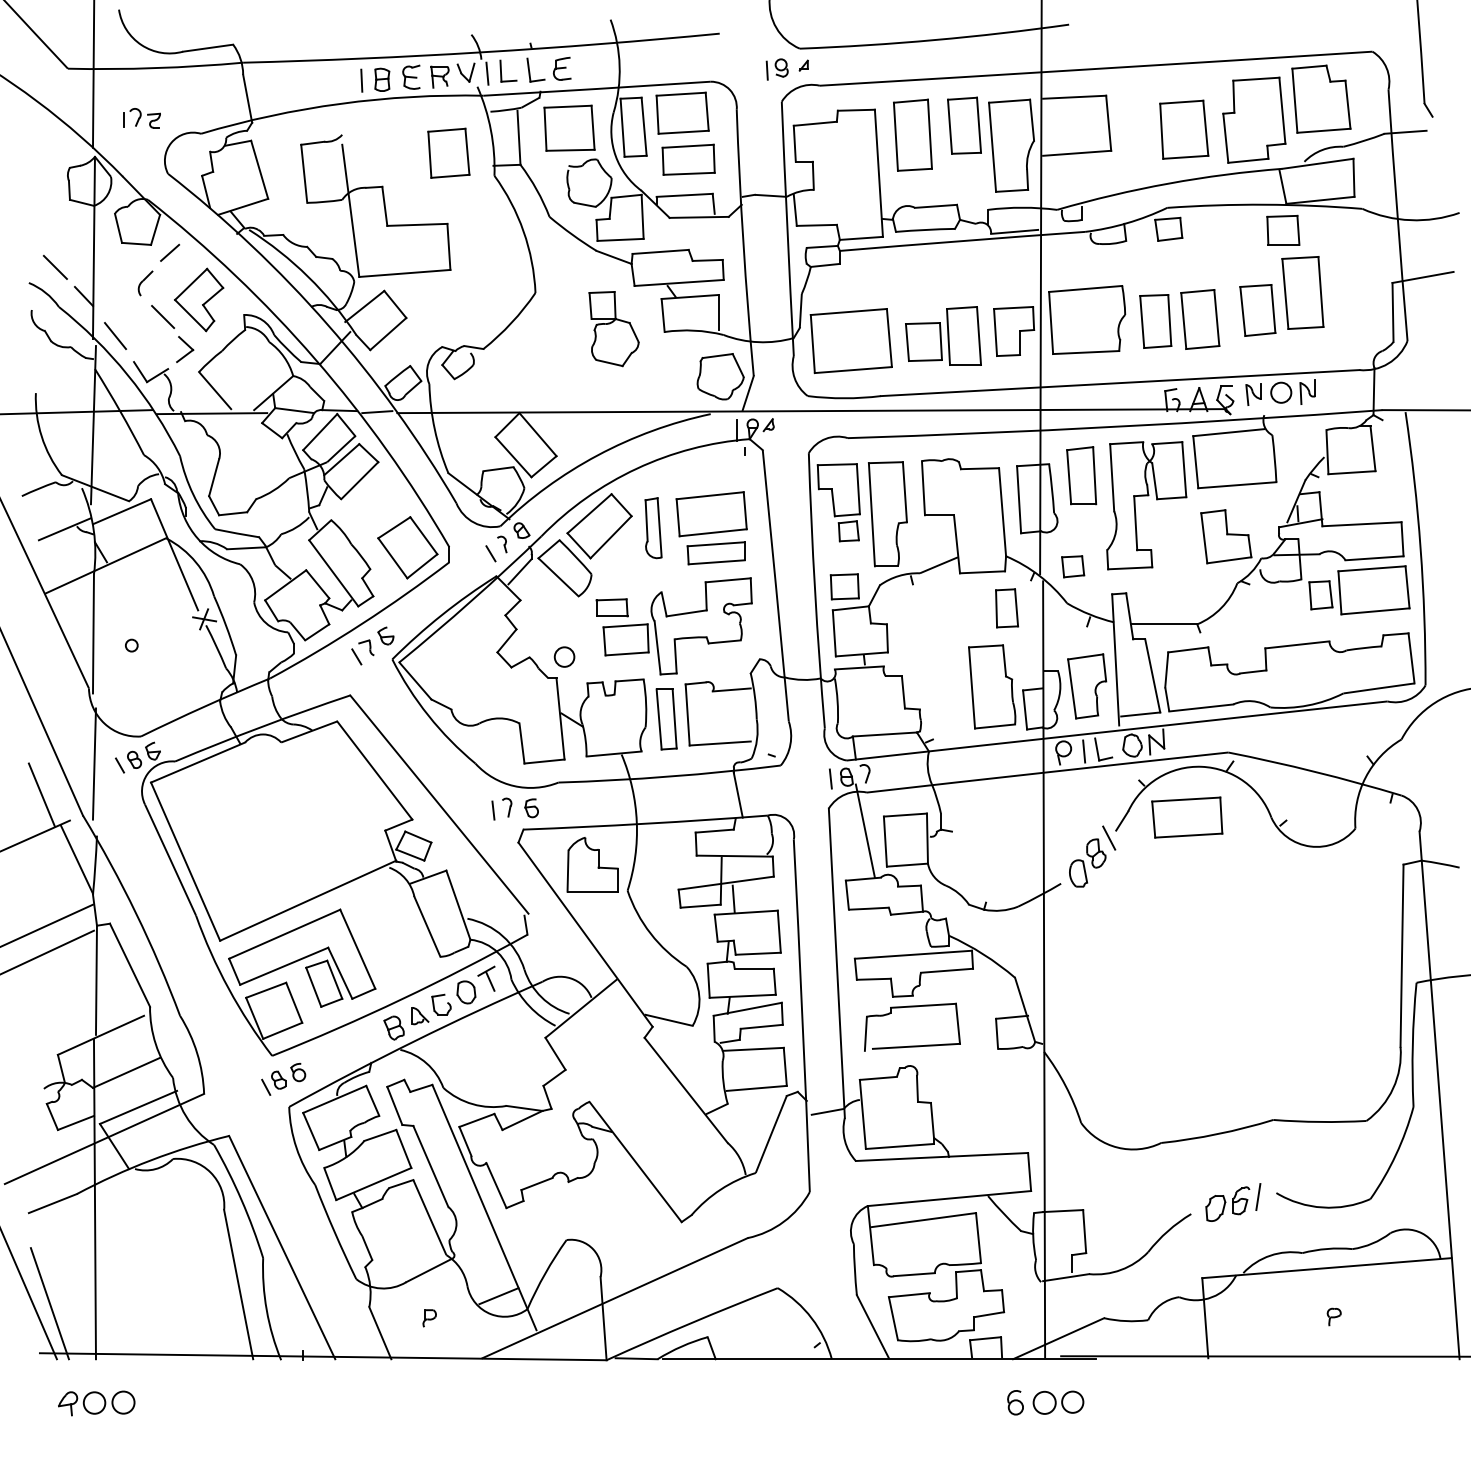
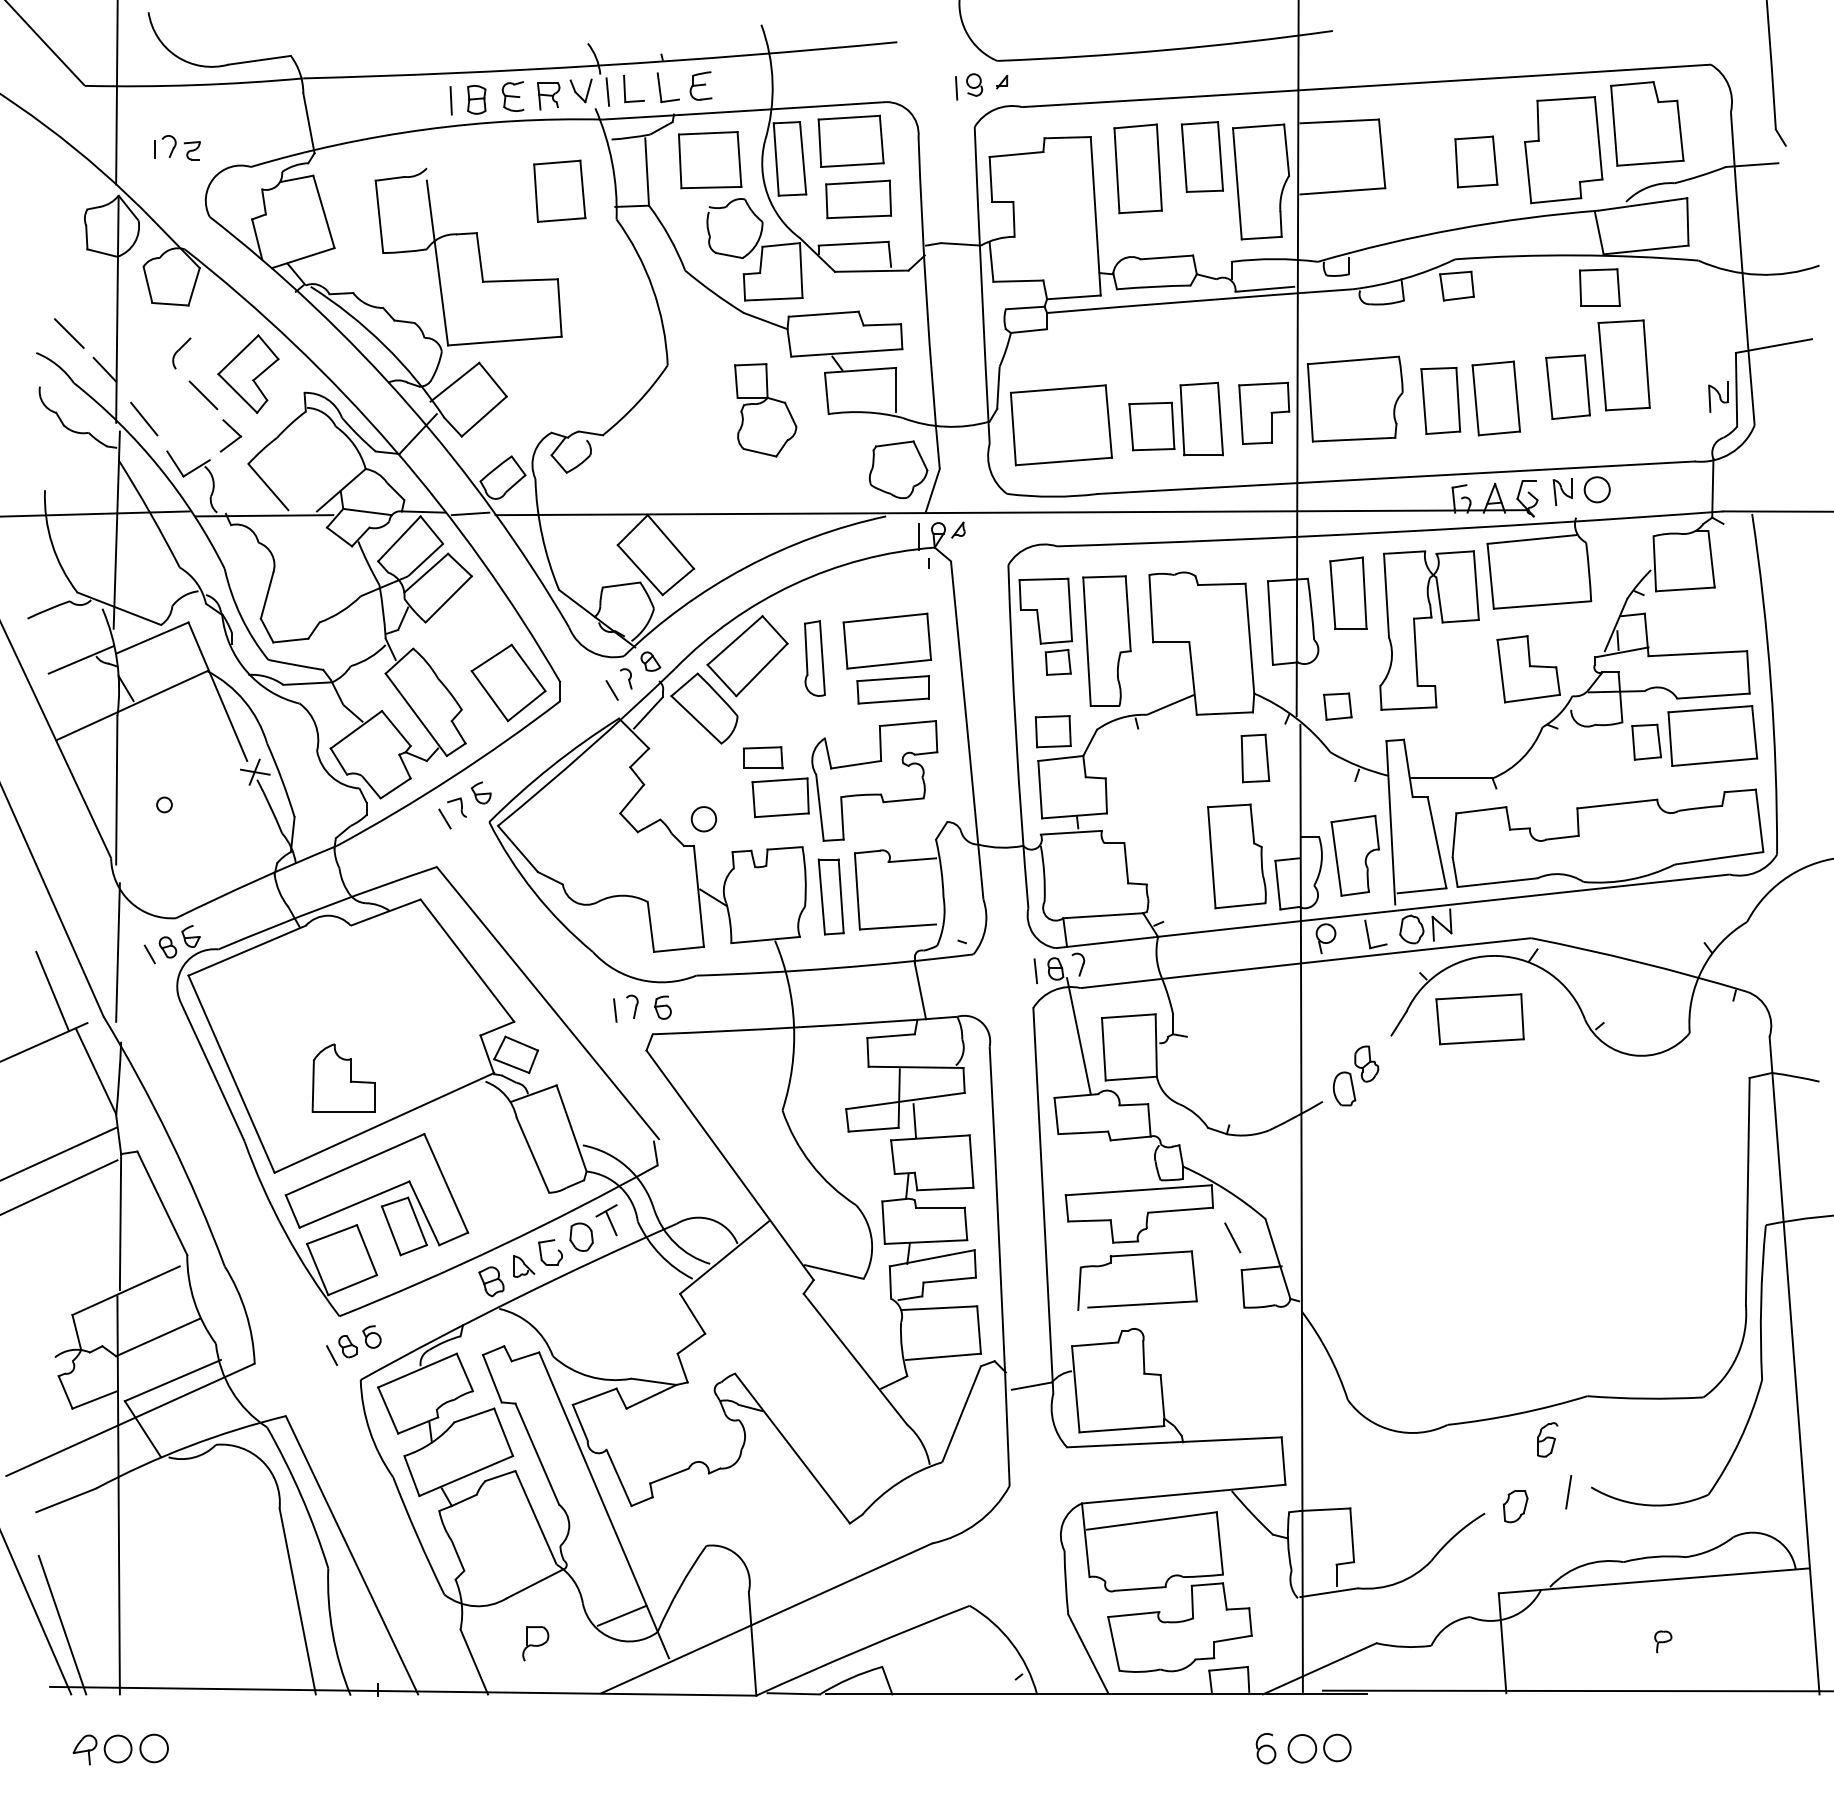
part: (1184, 129) -> (1476, 161), size x0.7
line: (170, 252) -> (212, 315), removed
part: (1307, 391) -> (1718, 396), moved
line: (1084, 751) -> (1351, 936), removed
line: (1108, 837) -> (1232, 1237), moved
part: (592, 864) -> (343, 1077), moved
part: (1241, 1200) -> (1547, 1439), moved
part: (429, 1318) -> (535, 1643), size x1.6

